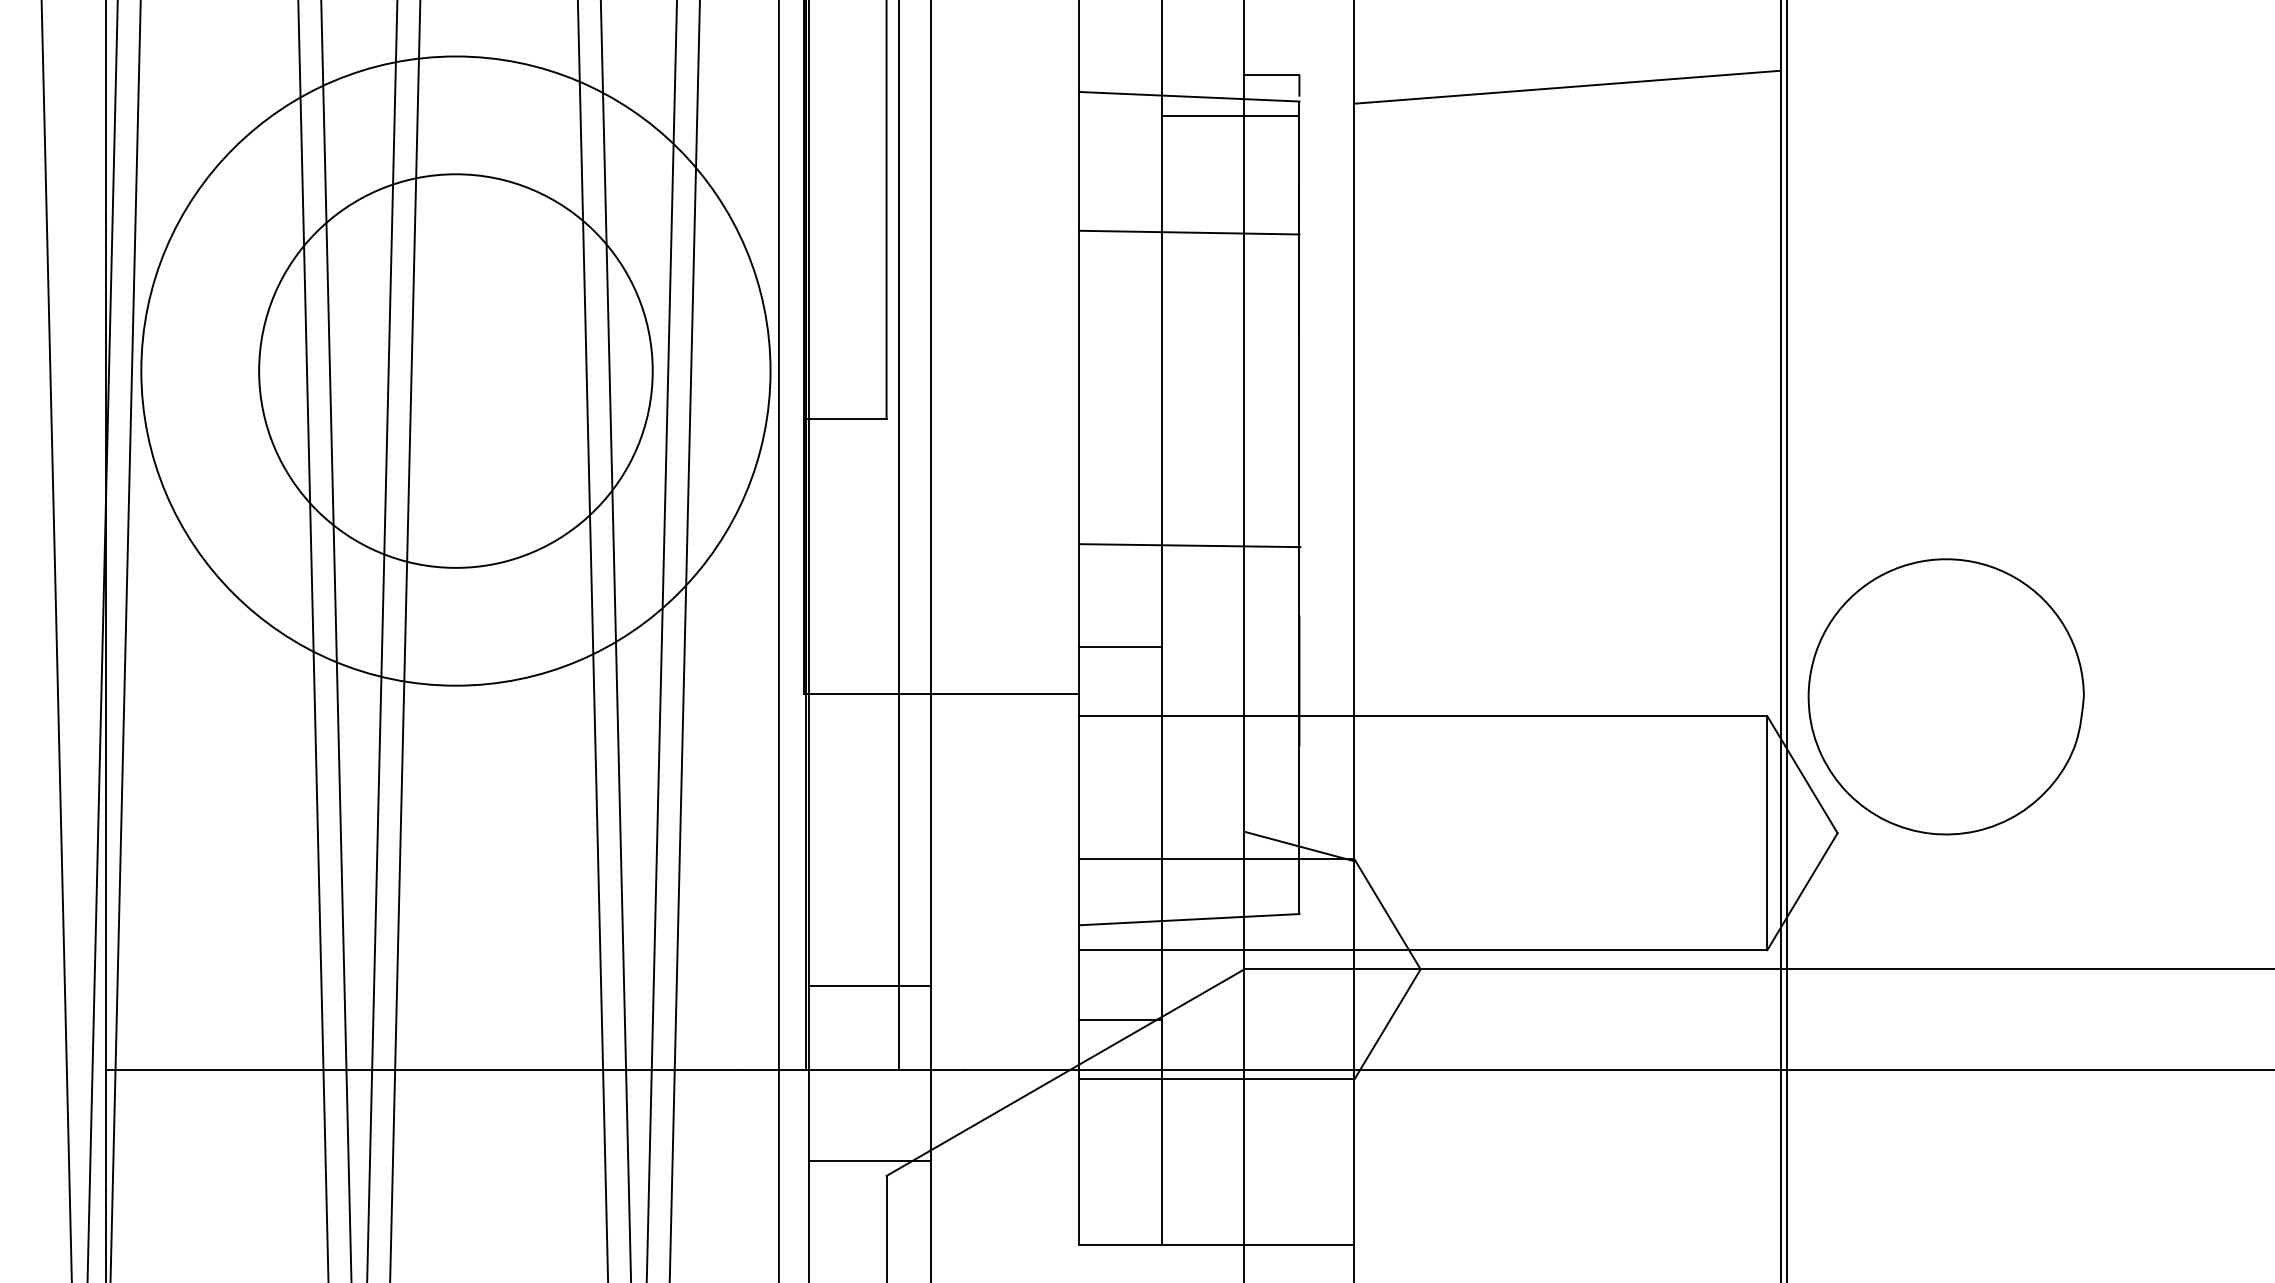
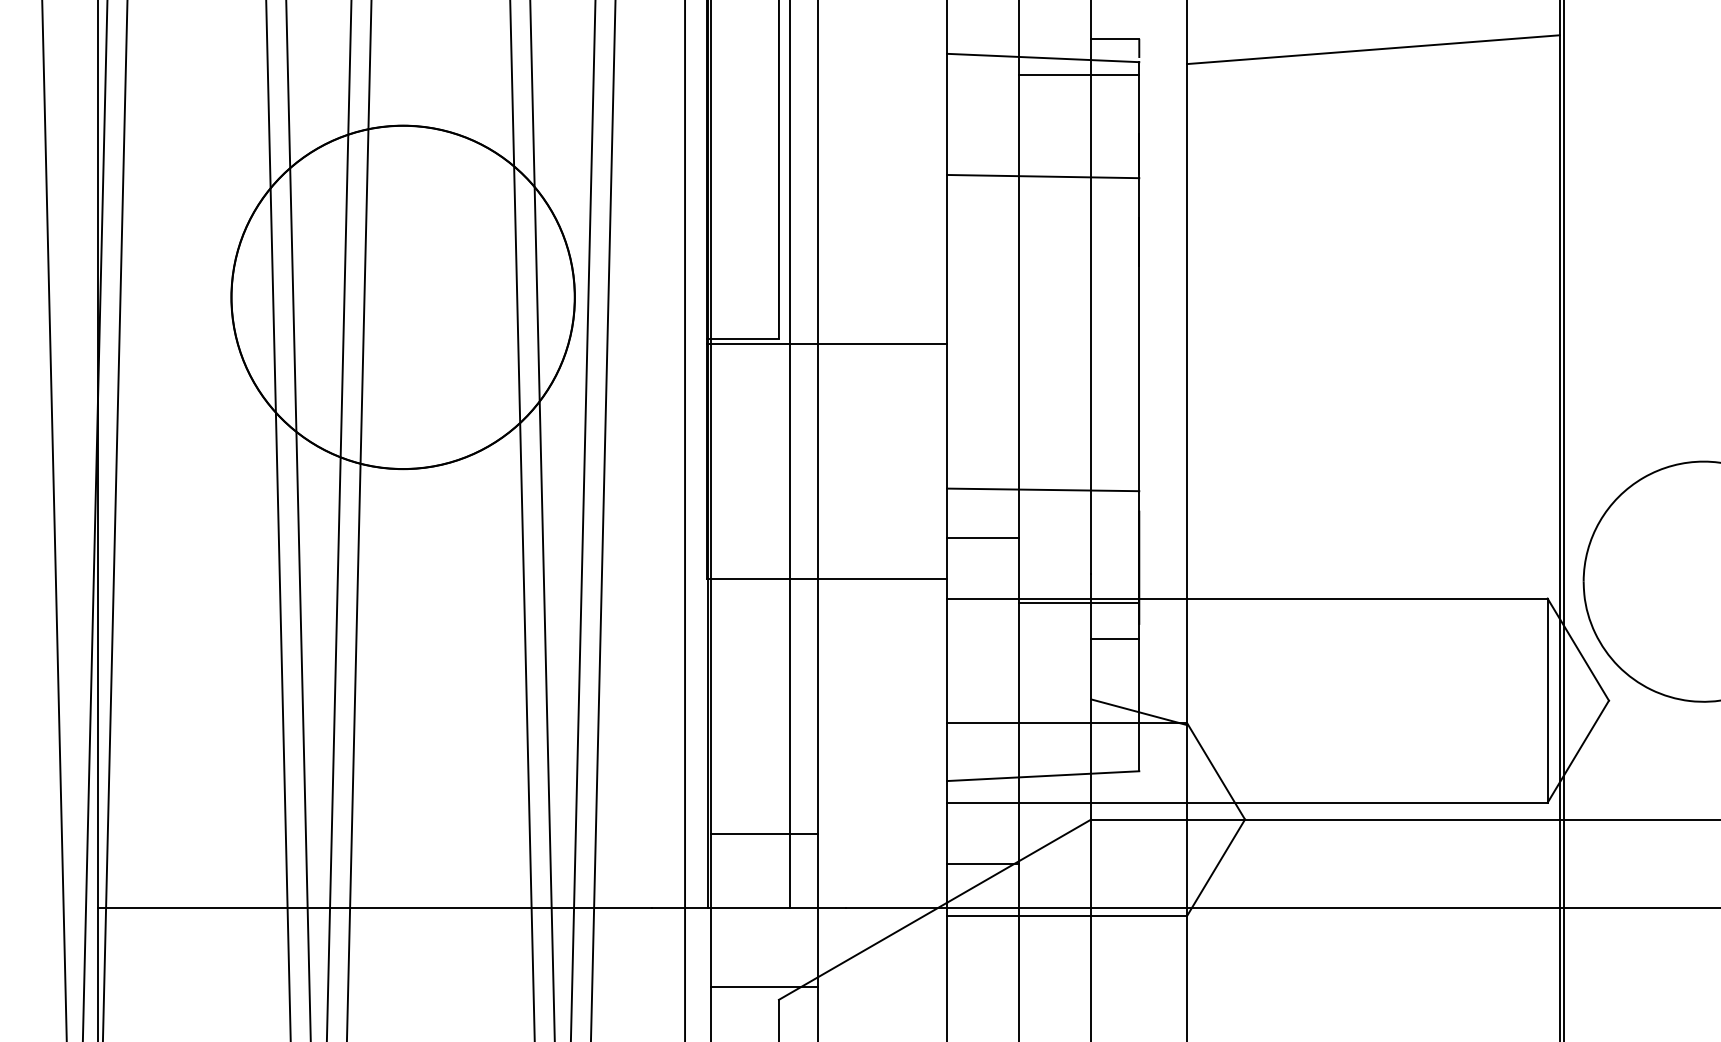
circle: (455, 370) -> (402, 296), size x0.62
line: (941, 424) -> (826, 344), added
line: (1190, 545) -> (1043, 489), moved
line: (1230, 721) -> (1079, 603), added
line: (1271, 762) -> (1114, 638), added

